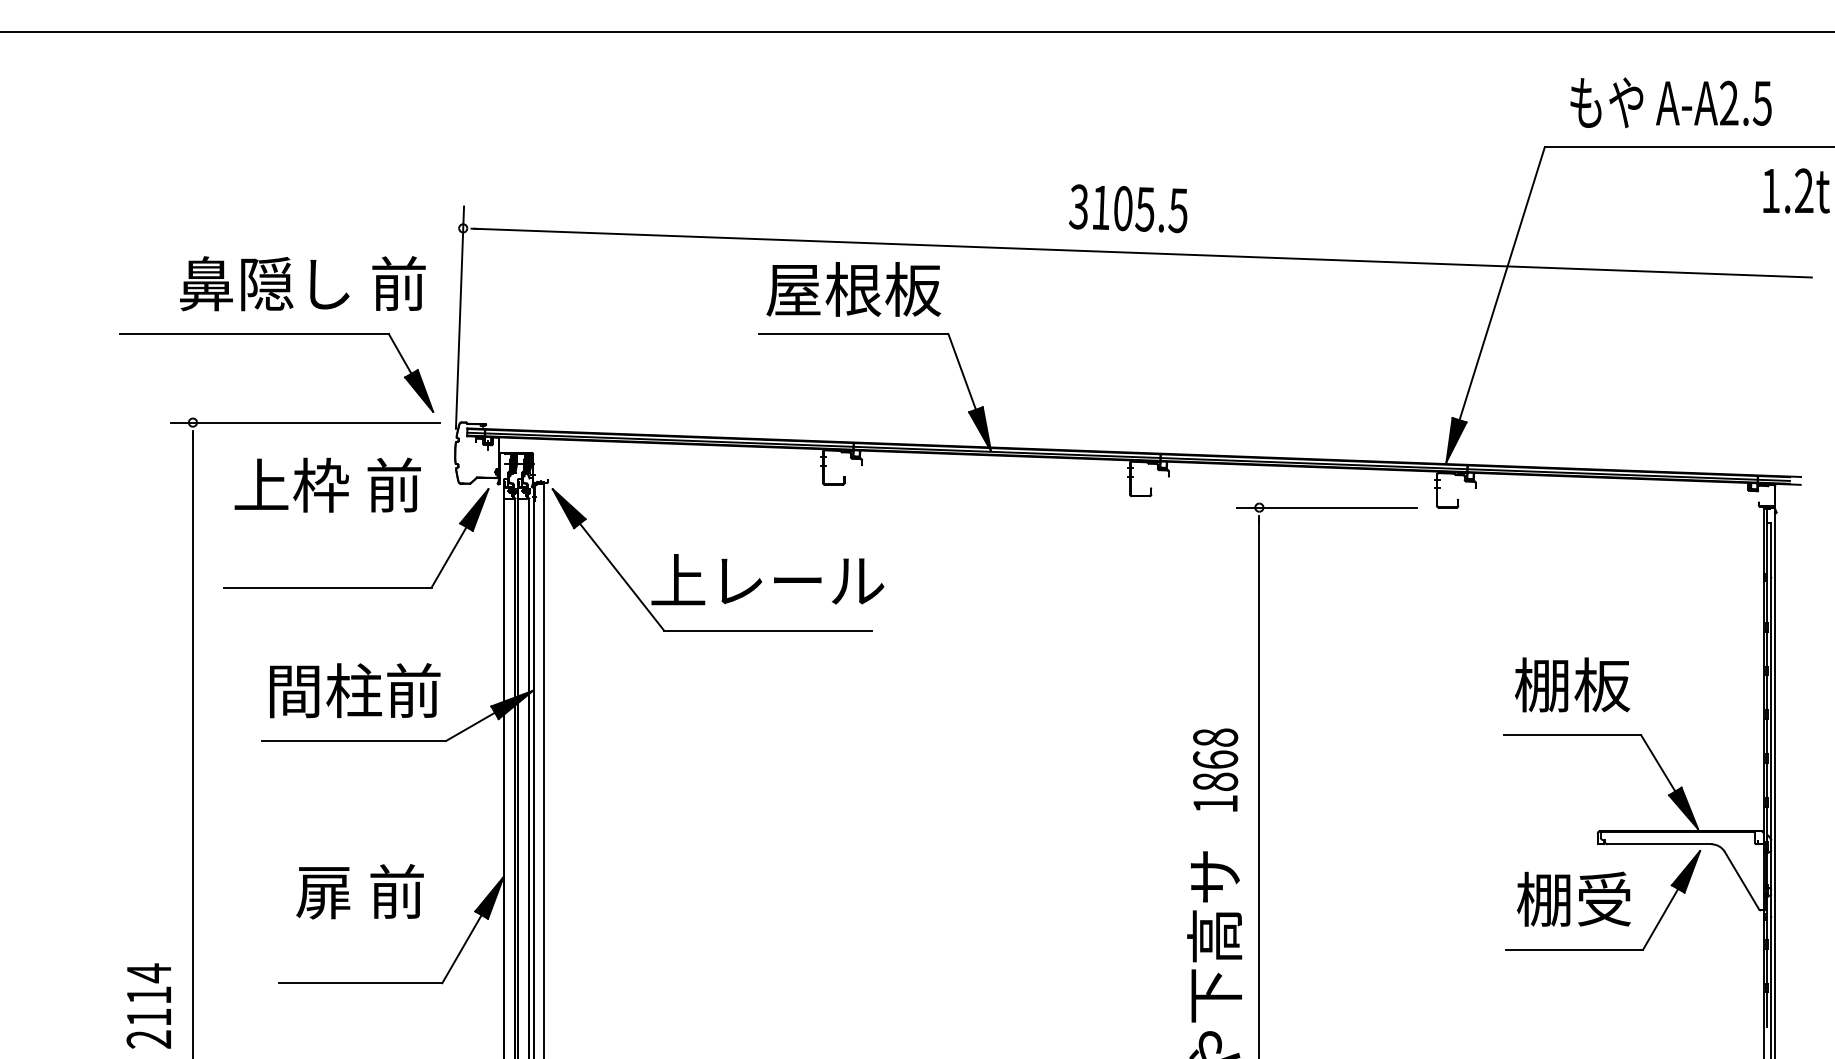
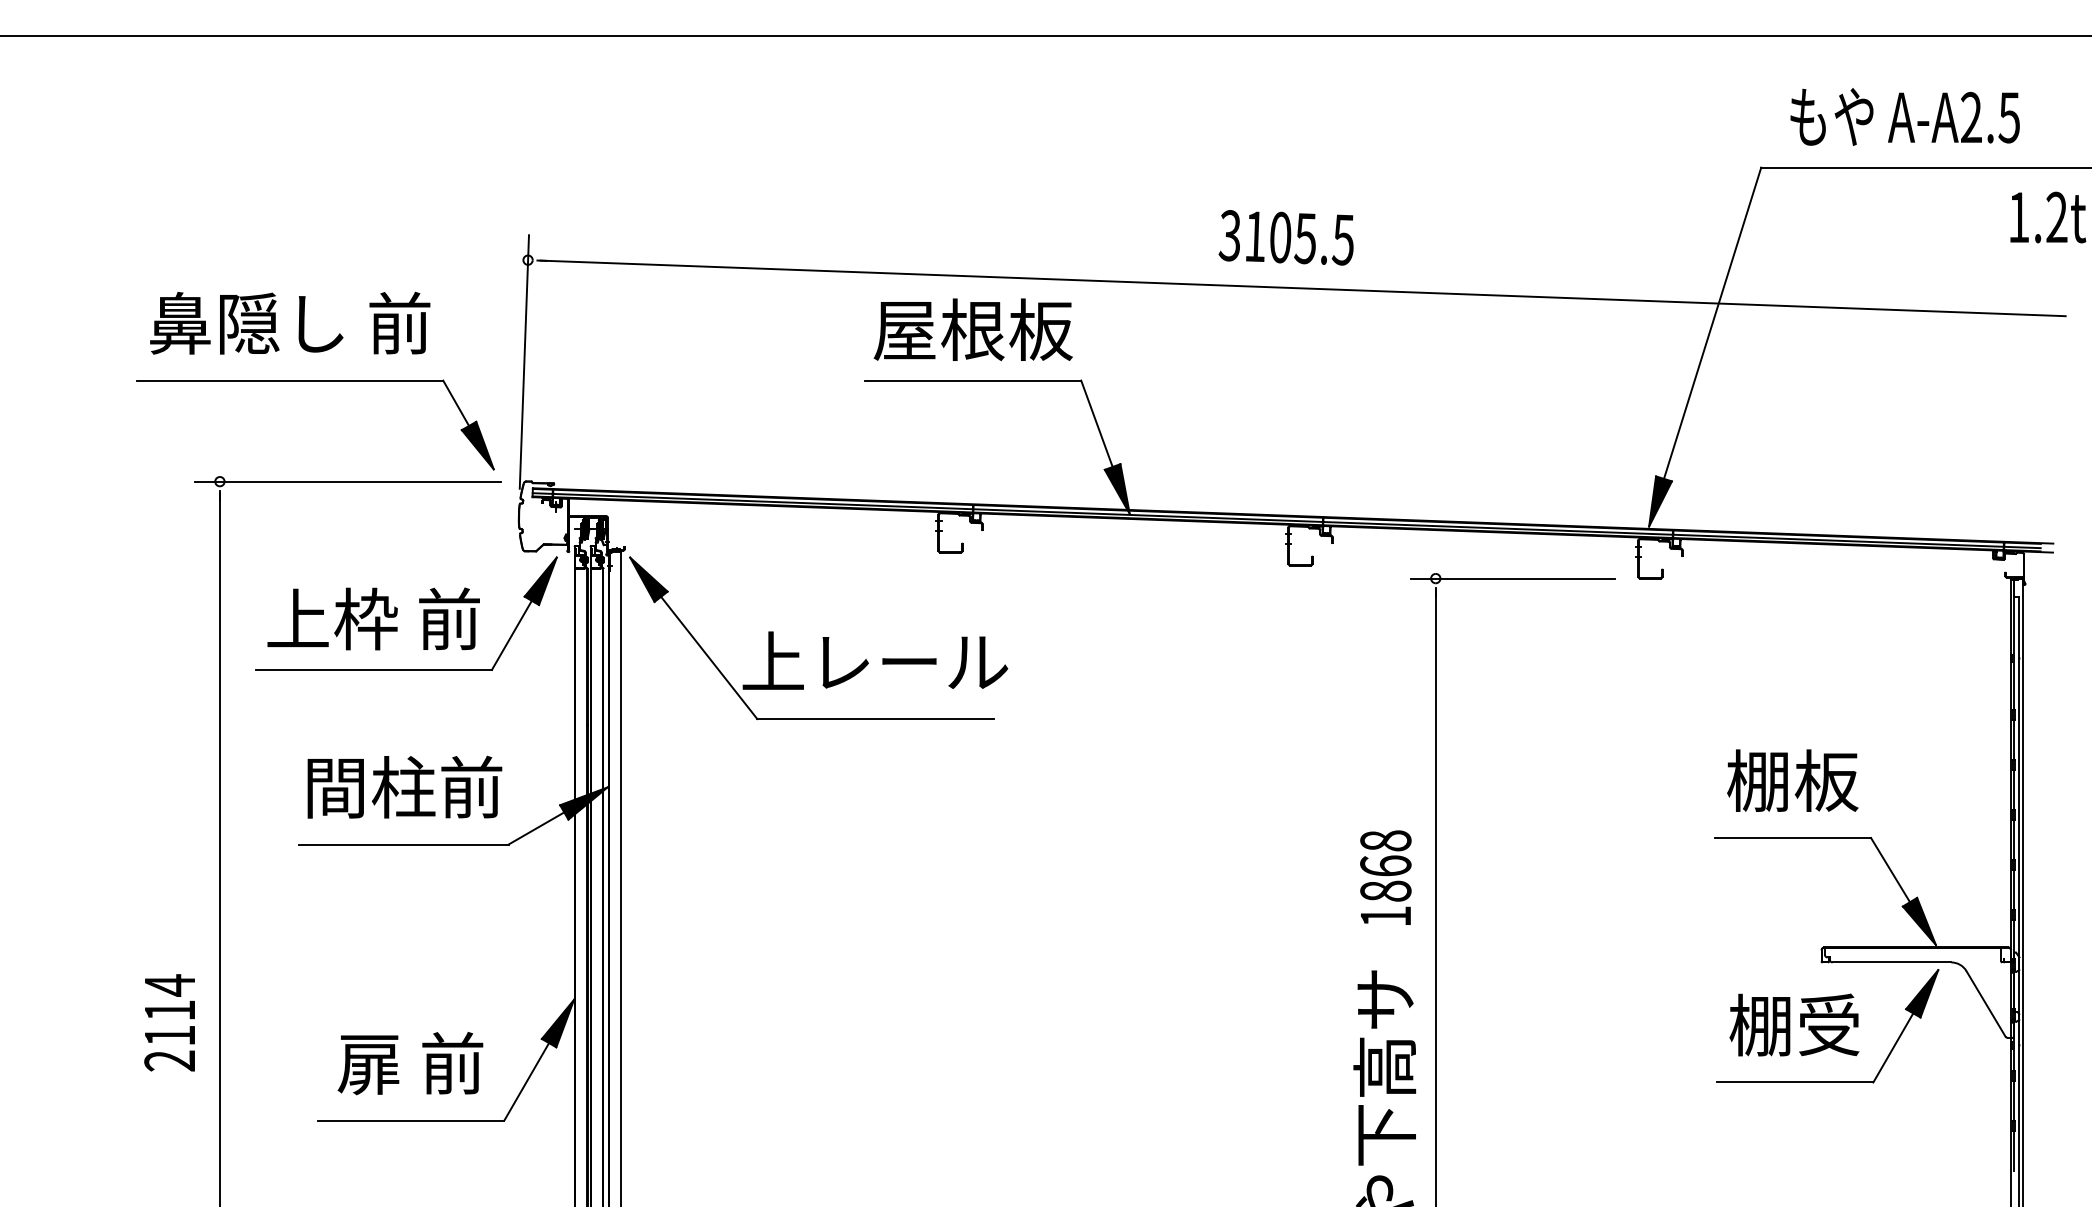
text: (303, 283) -> (290, 322), moved
text: (327, 484) -> (373, 618), moved
text: (360, 891) -> (410, 1063), moved
text: (148, 1005) -> (169, 1022), moved

